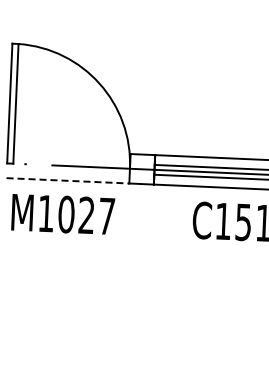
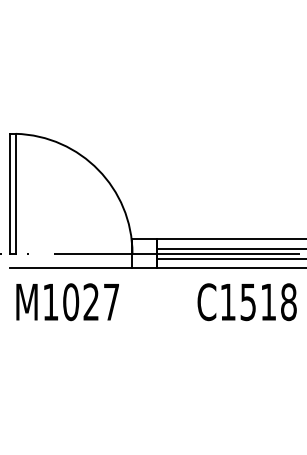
line: (68, 180) -> (71, 268), dashed -> solid

